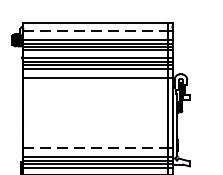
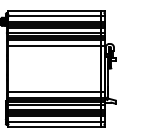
line: (95, 30) -> (54, 15), dashed -> solid
line: (95, 147) -> (54, 91), dashed -> solid

